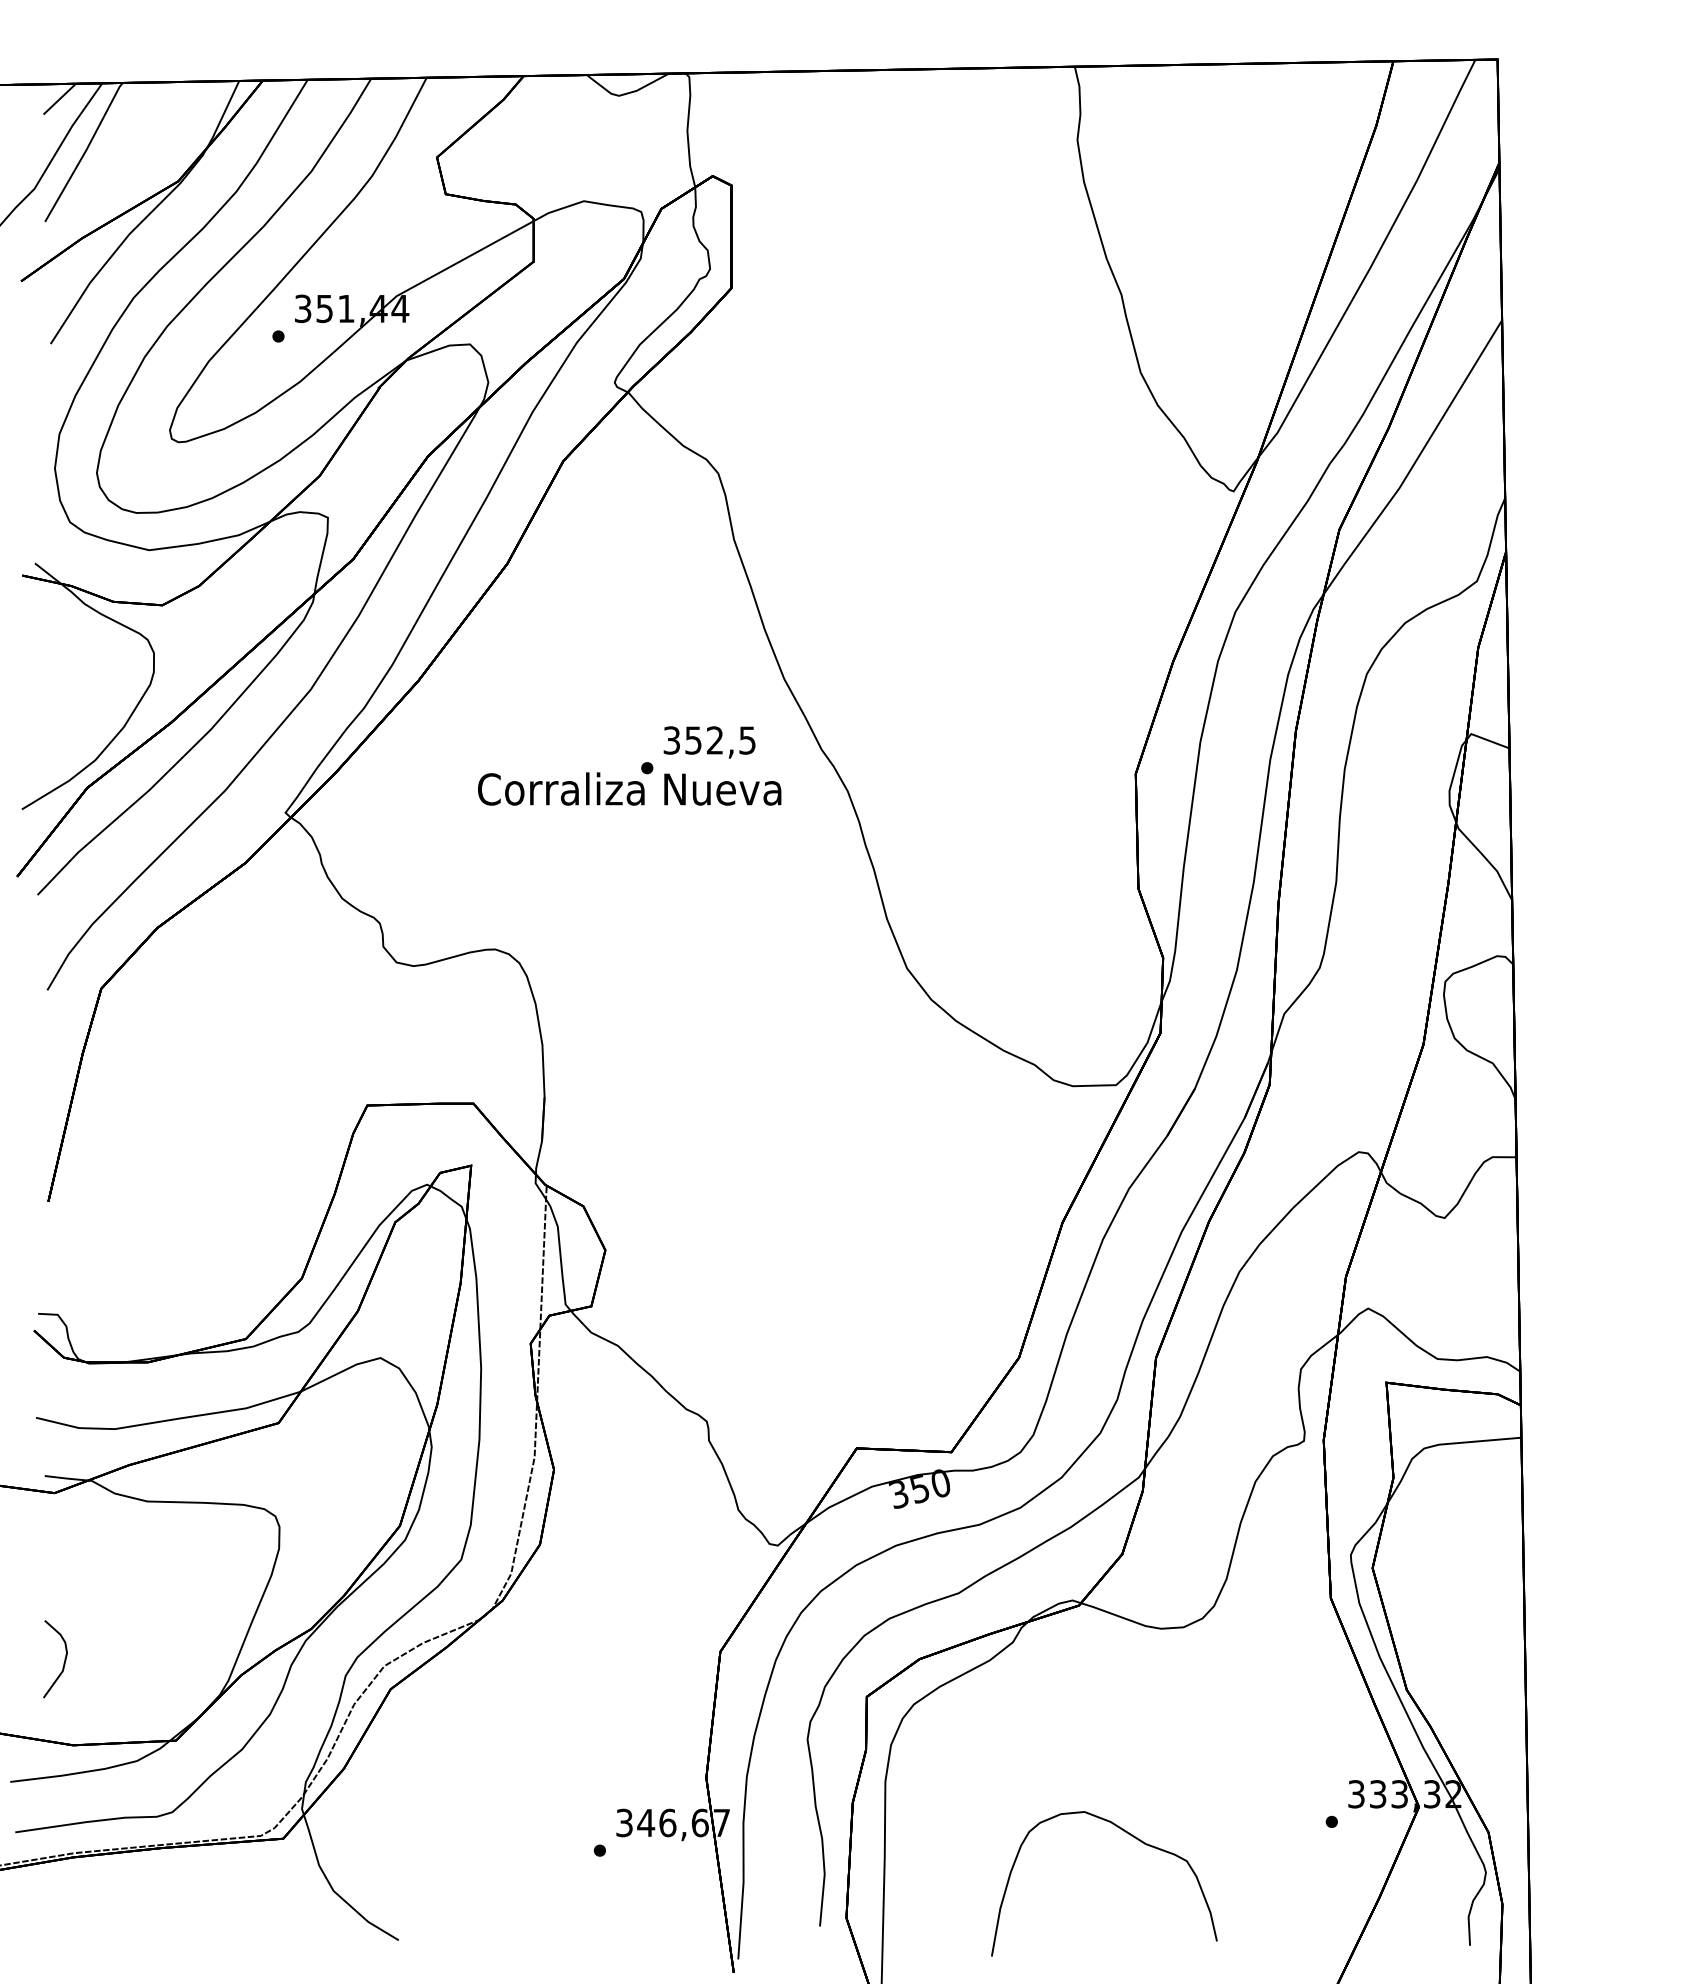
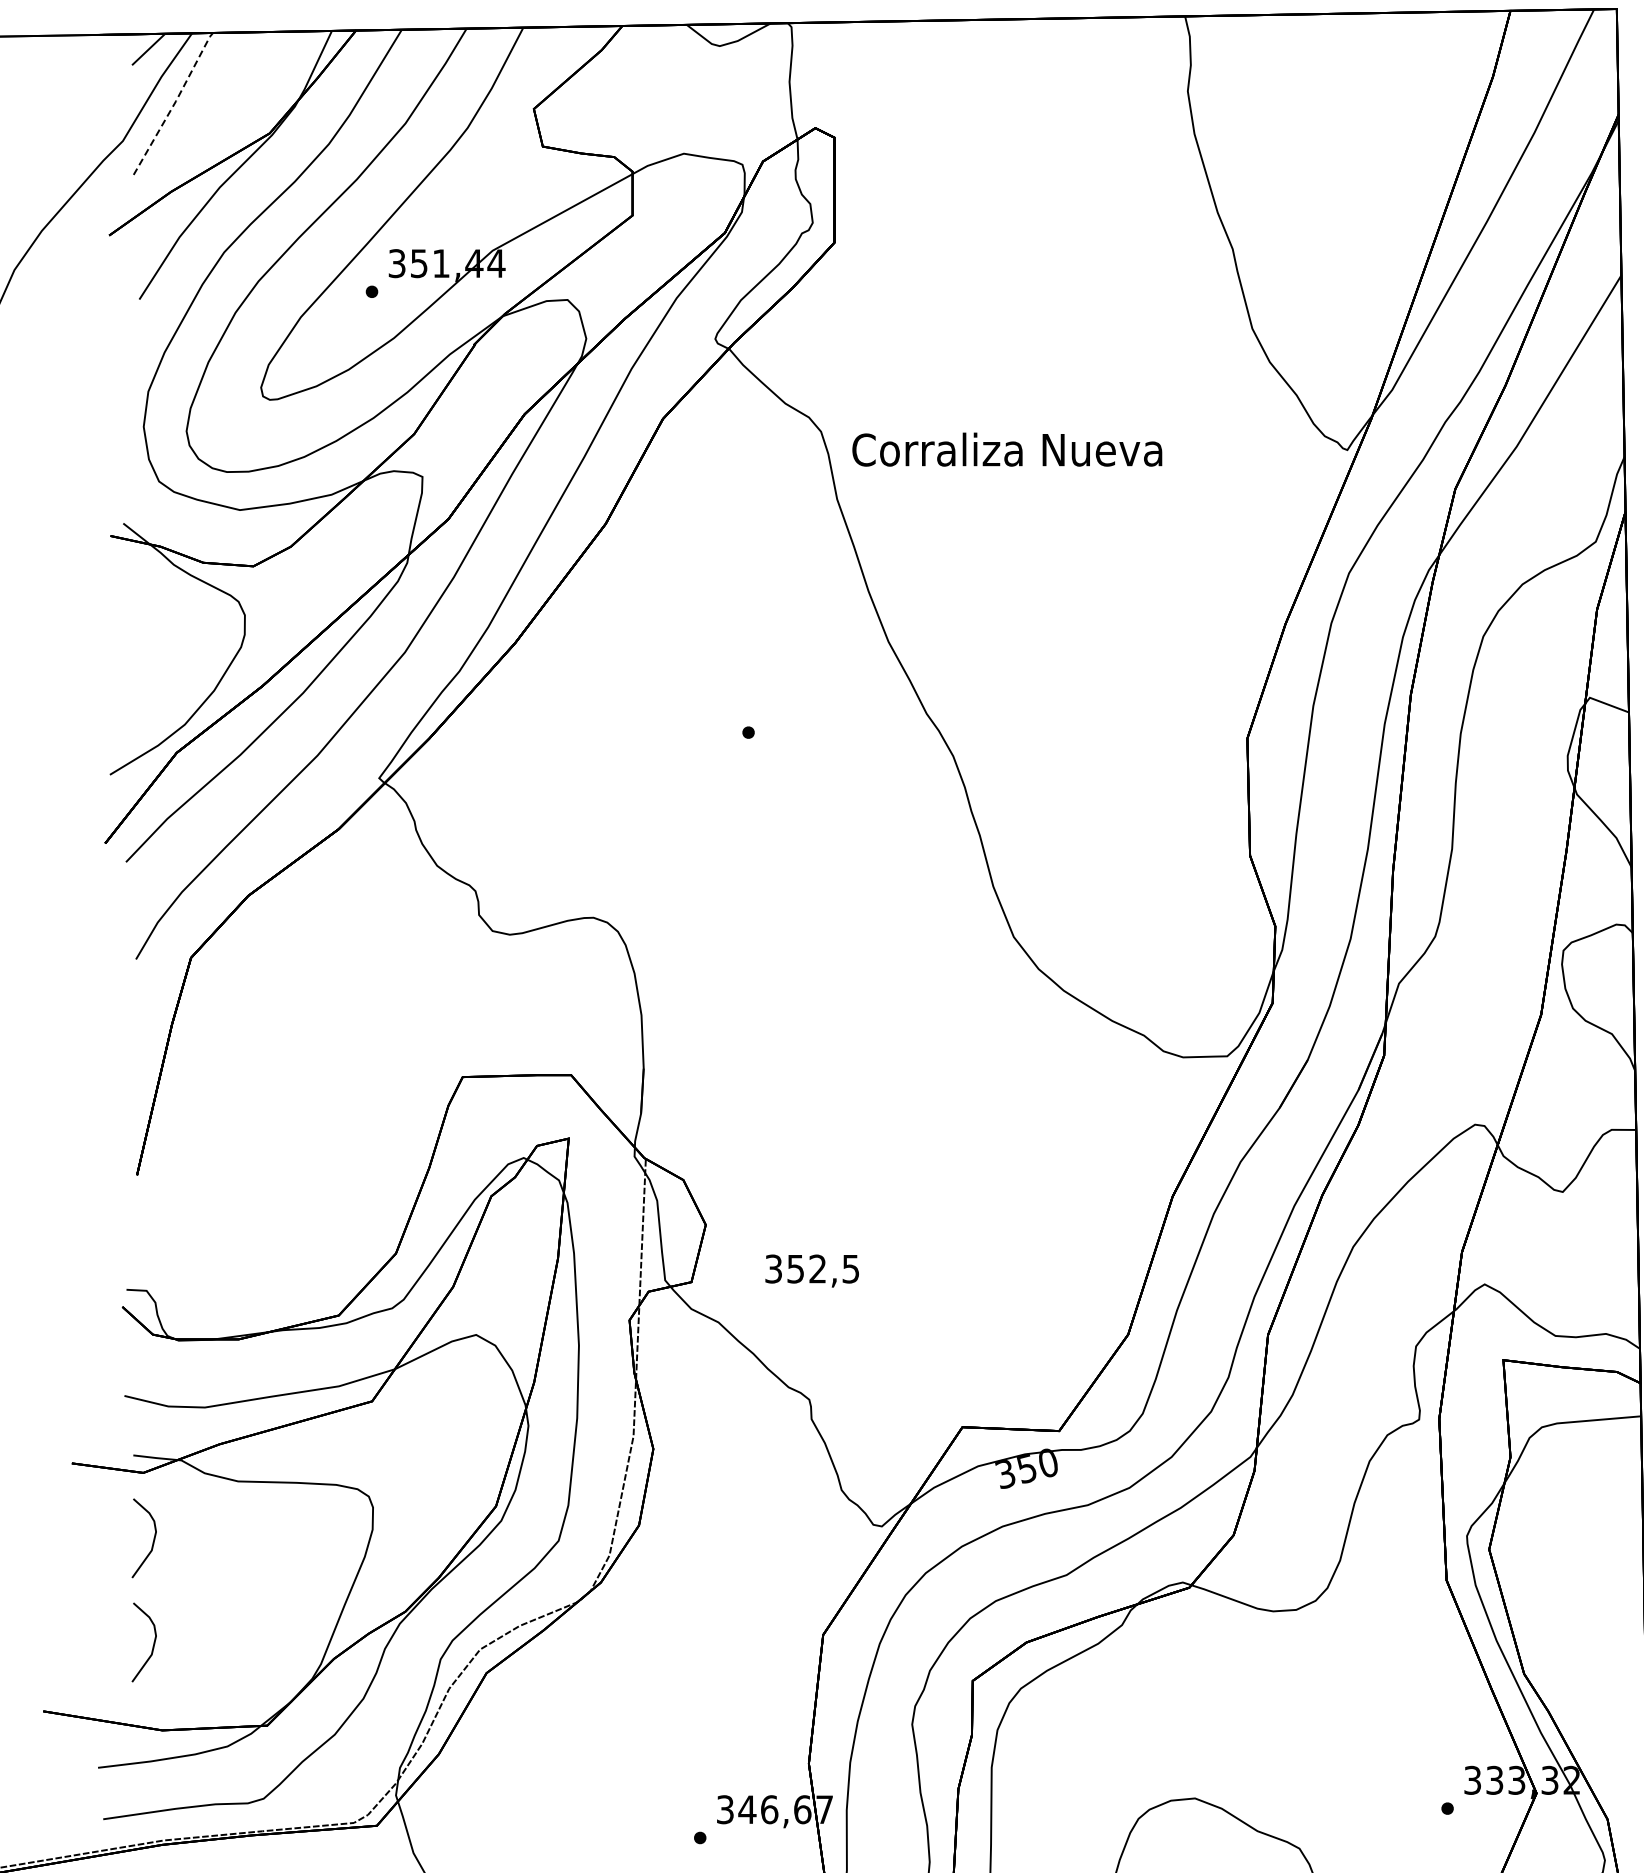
line: (85, 151) -> (174, 102), solid -> dashed
text: (709, 742) -> (812, 1271), moved
text: (629, 788) -> (1007, 449), moved
curve: (63, 1560) -> (152, 1541), added

